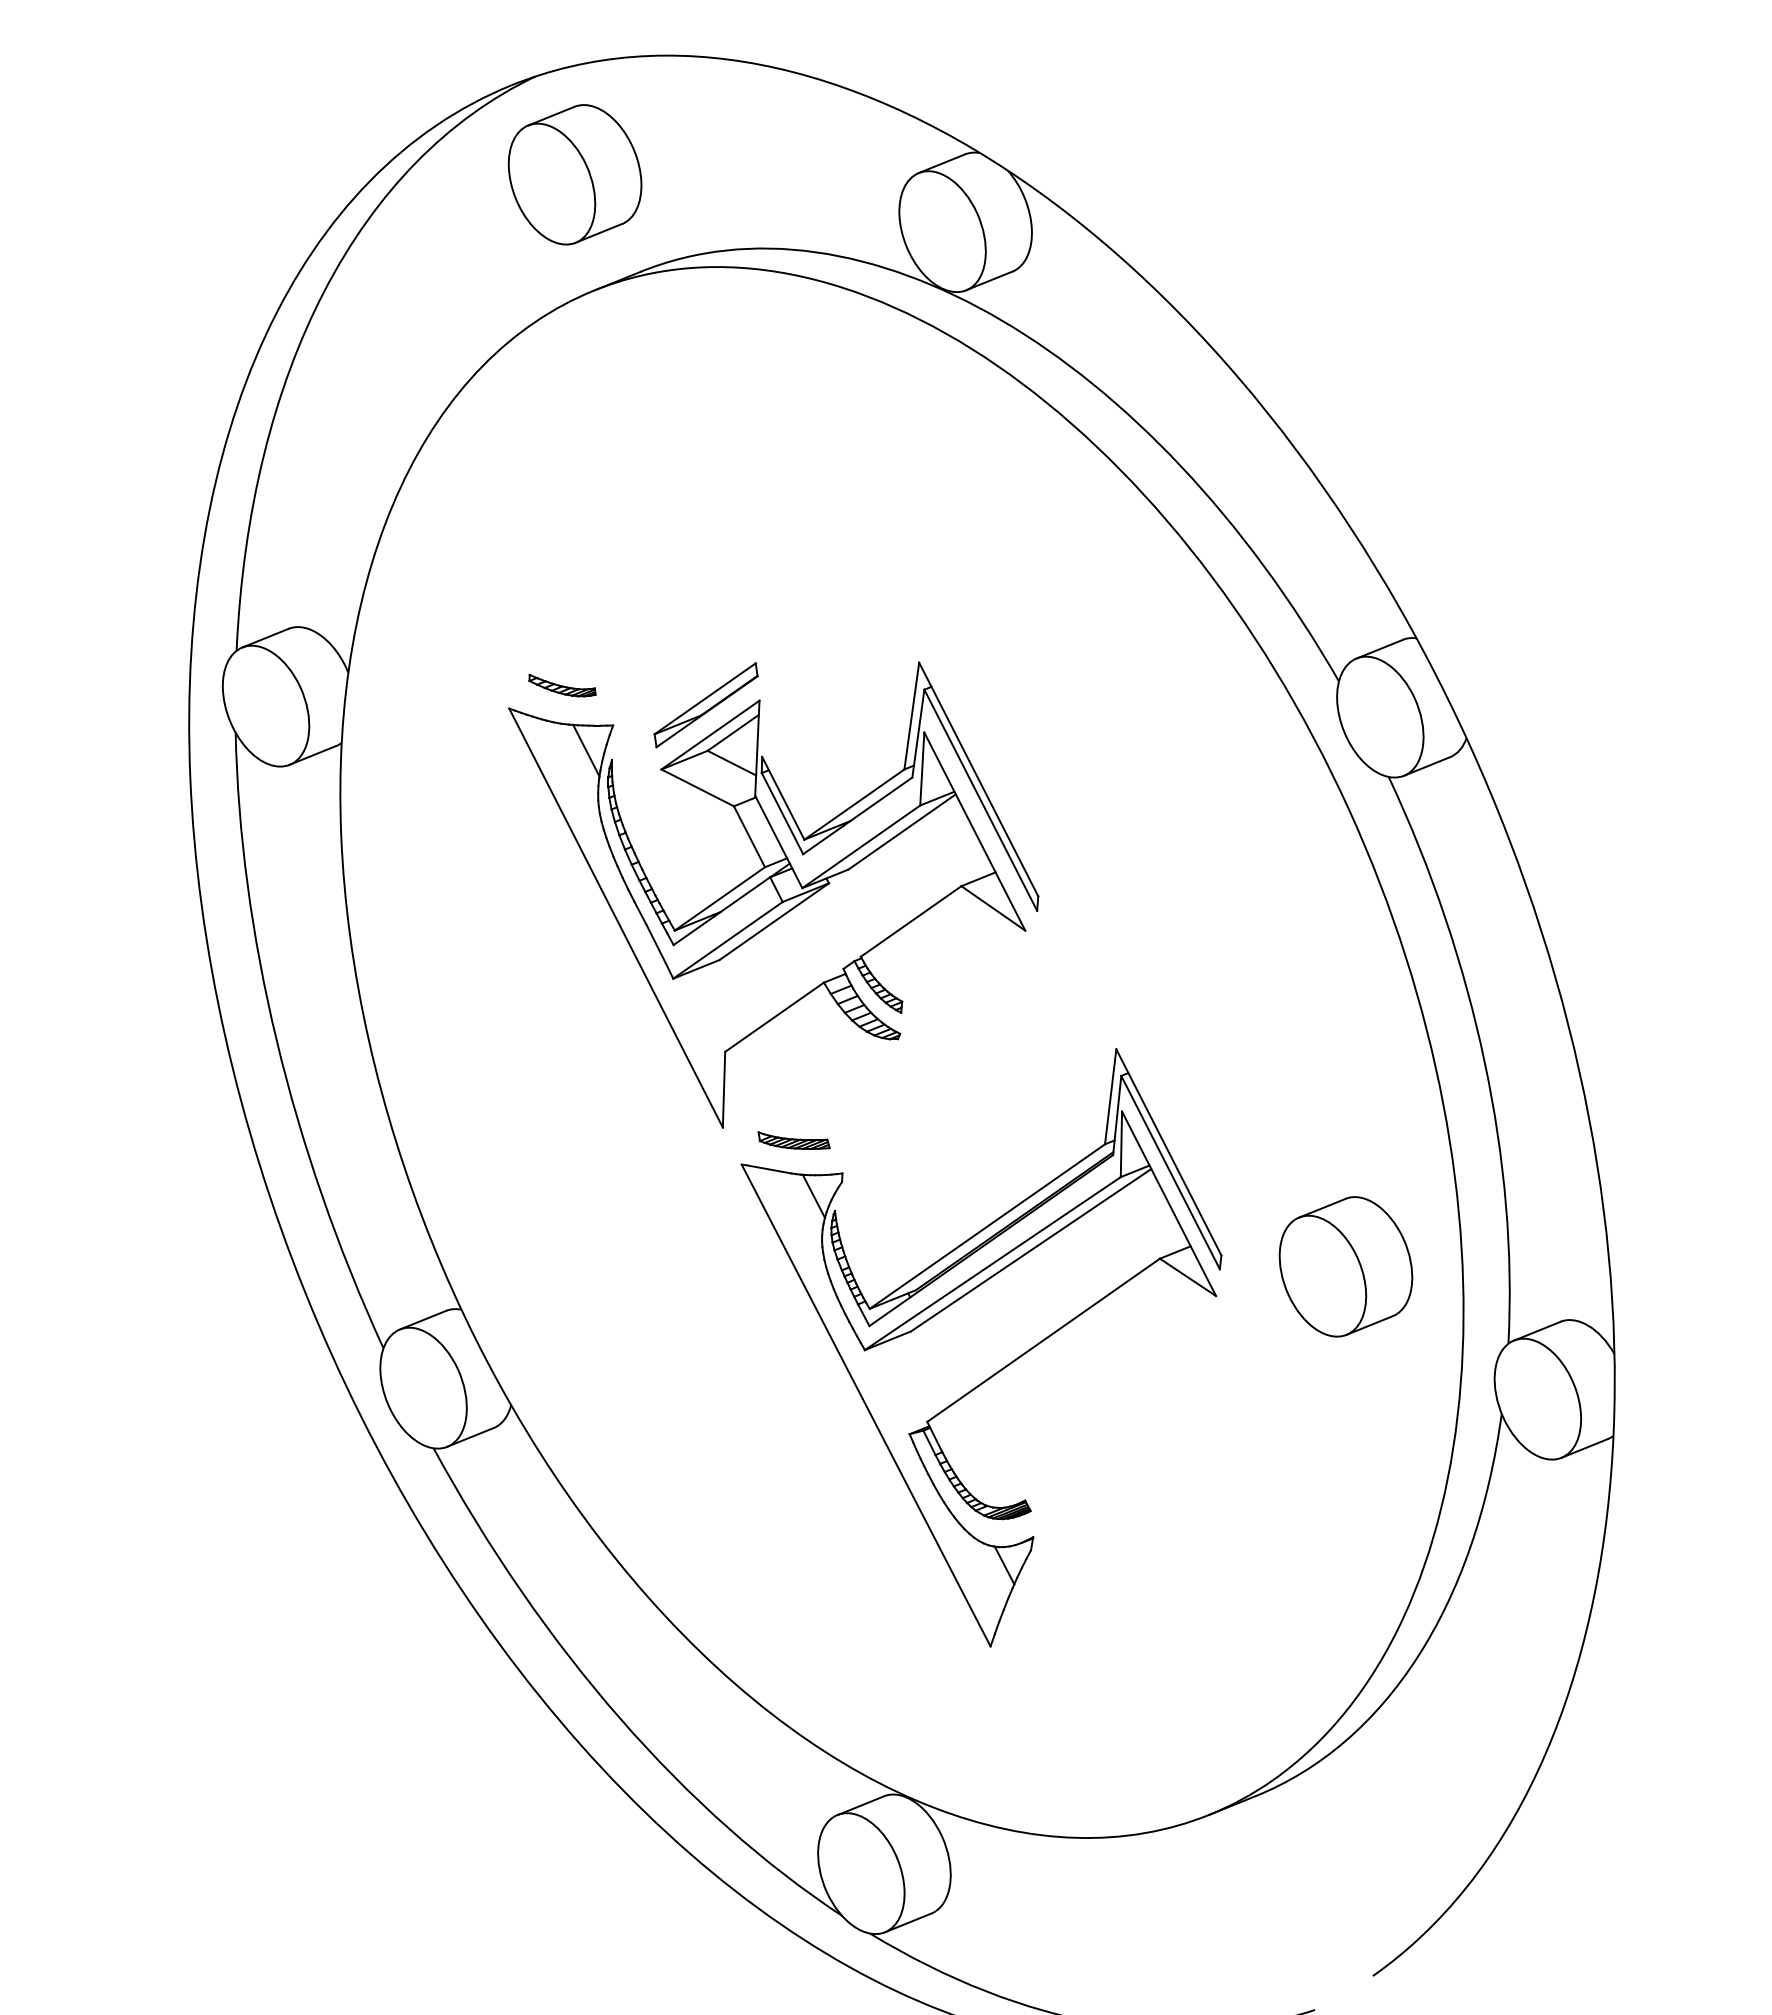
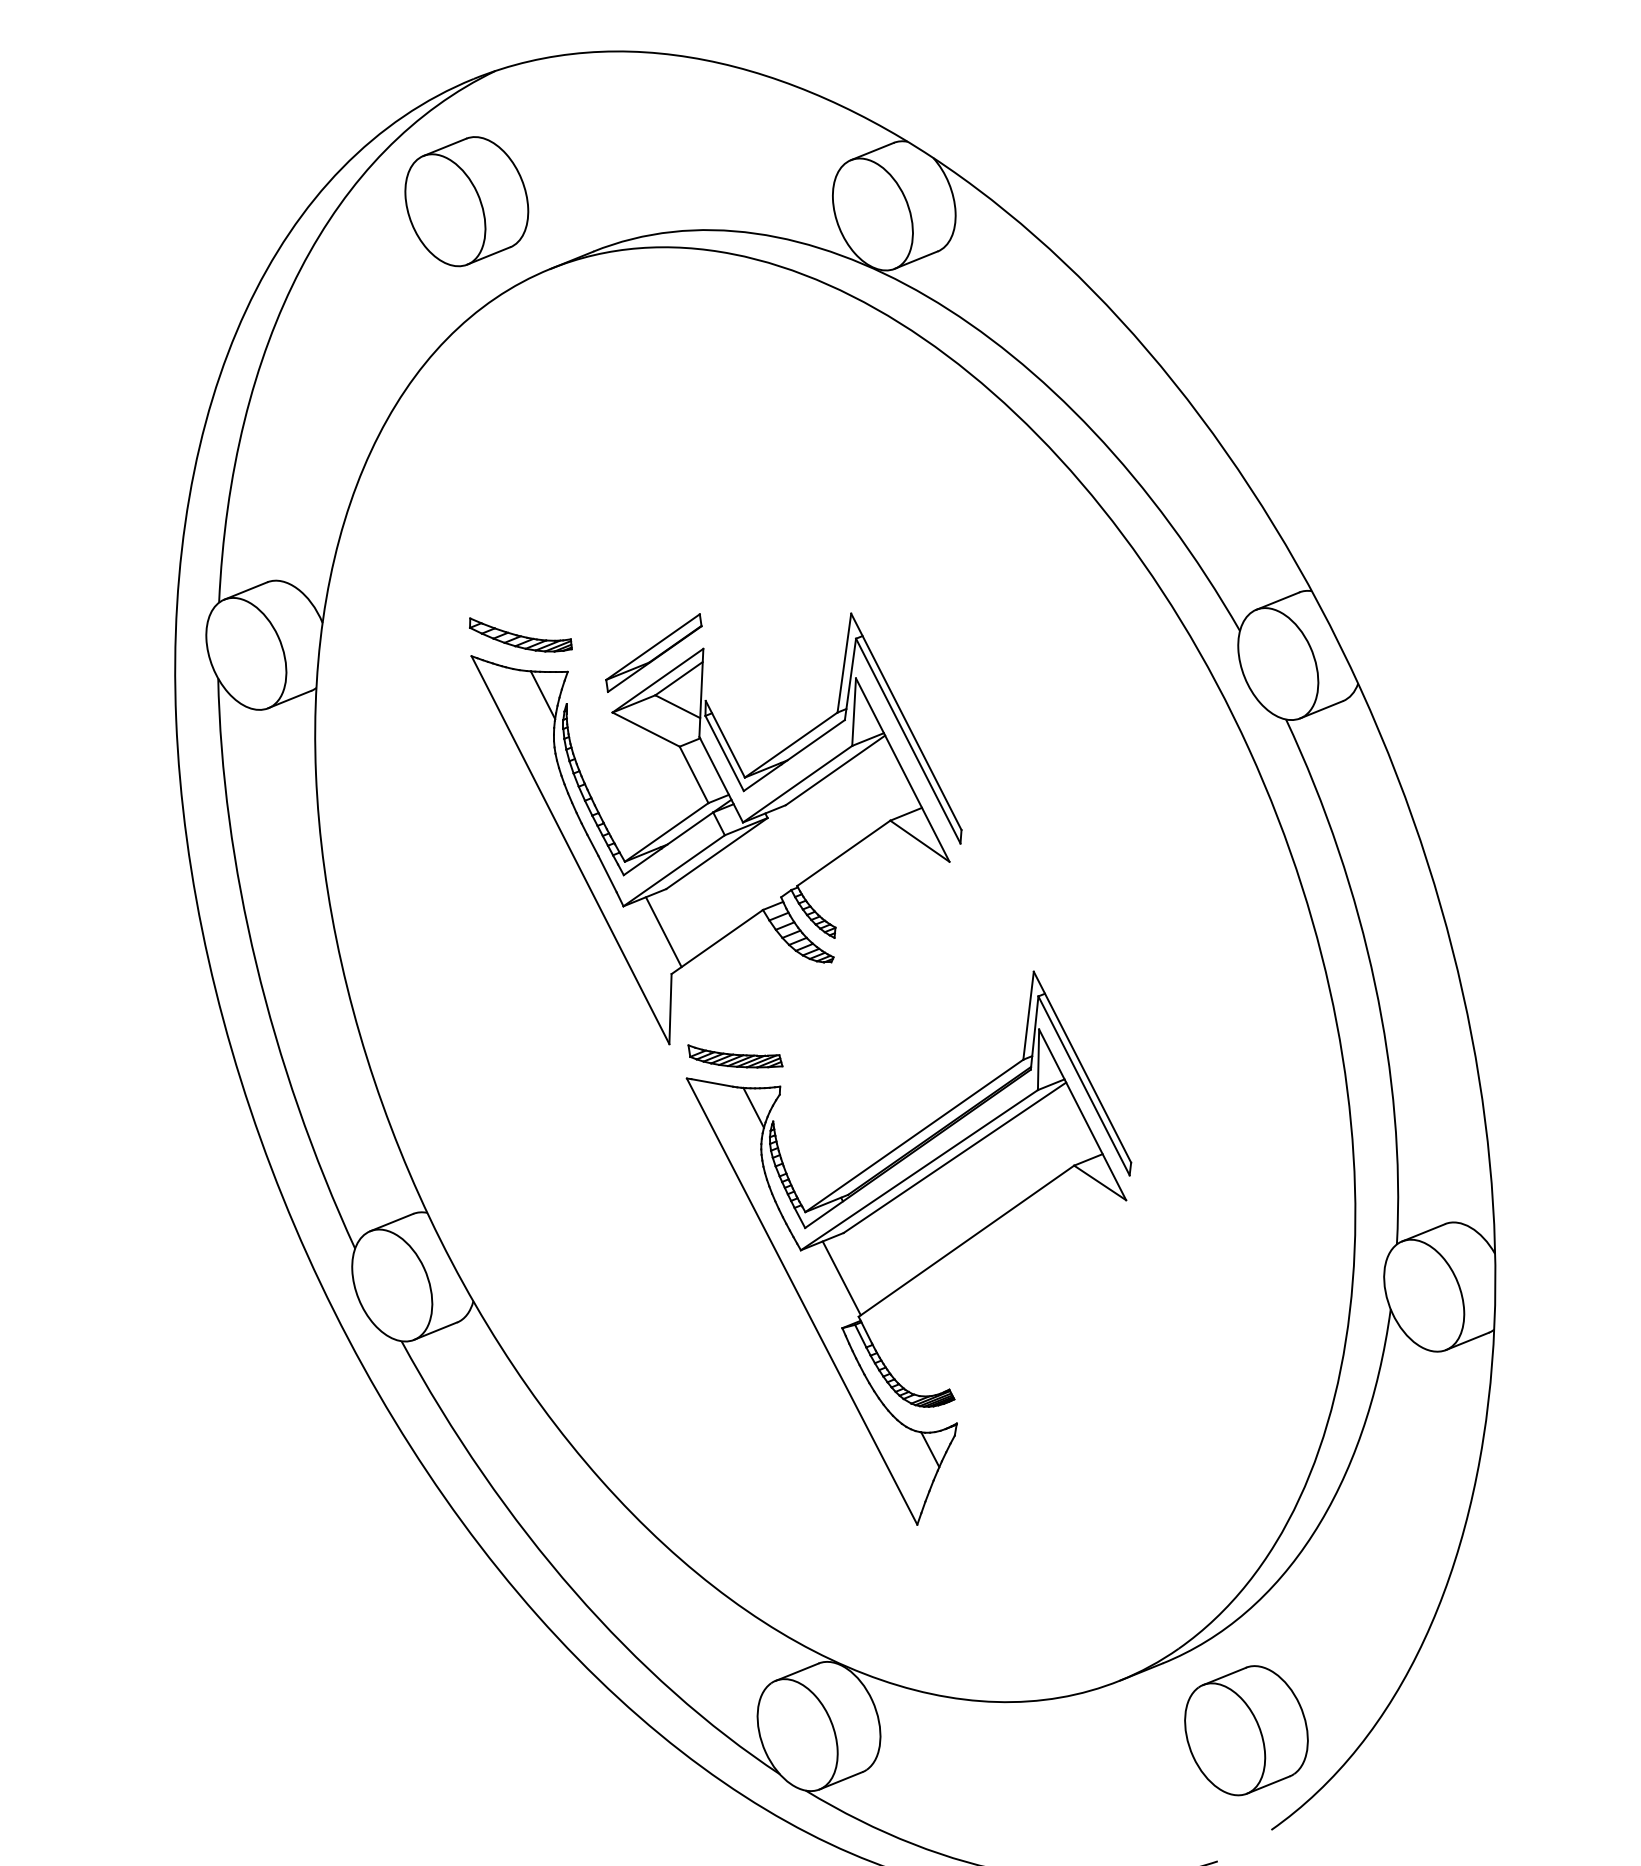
part: (574, 174) -> (466, 201), moved
part: (562, 685) -> (520, 634), size x1.67
line: (716, 1006) -> (663, 932), added
part: (793, 1140) -> (734, 1056), size x1.43
part: (1345, 1266) -> (1246, 1730), moved
line: (908, 1380) -> (841, 1278), added

